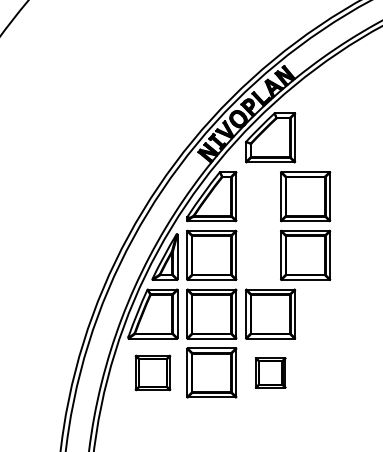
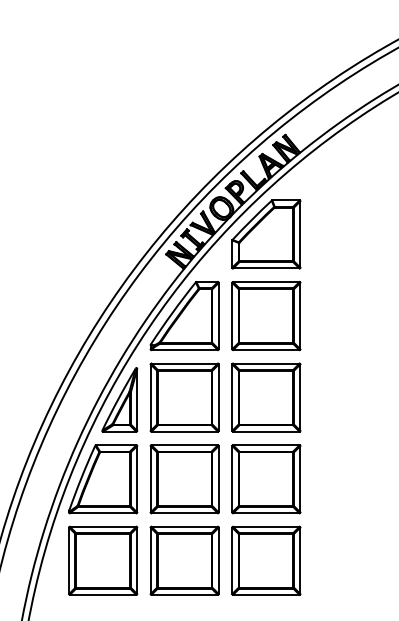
part: (305, 225) -> (266, 356), moved
part: (152, 372) -> (102, 560), size x1.43
part: (270, 372) -> (266, 560), size x1.67

